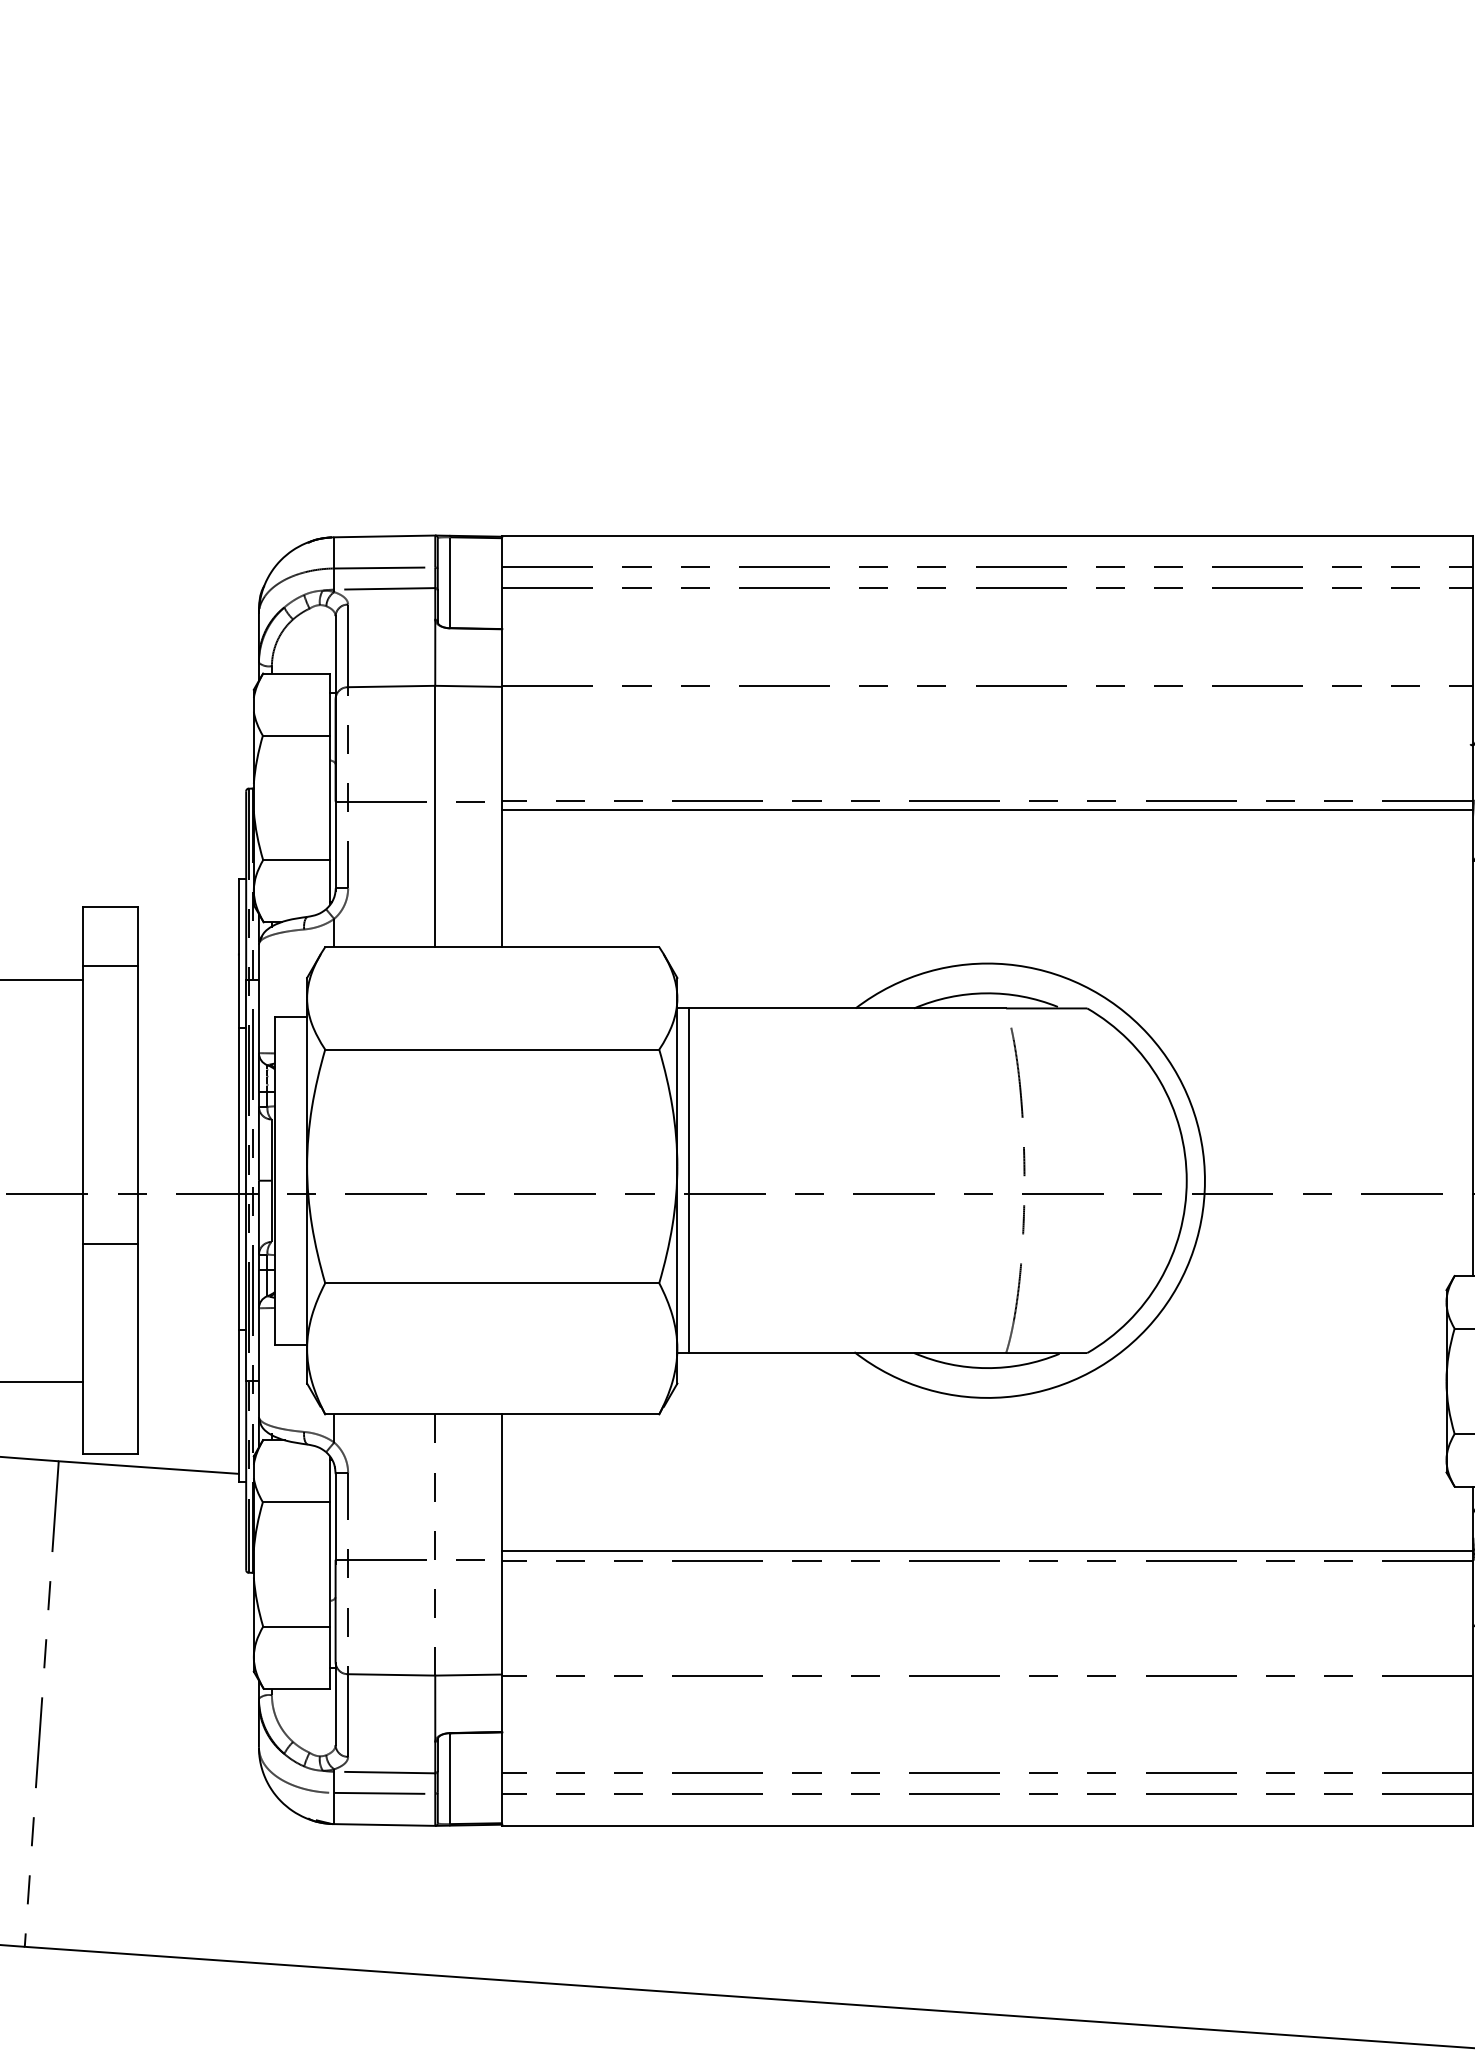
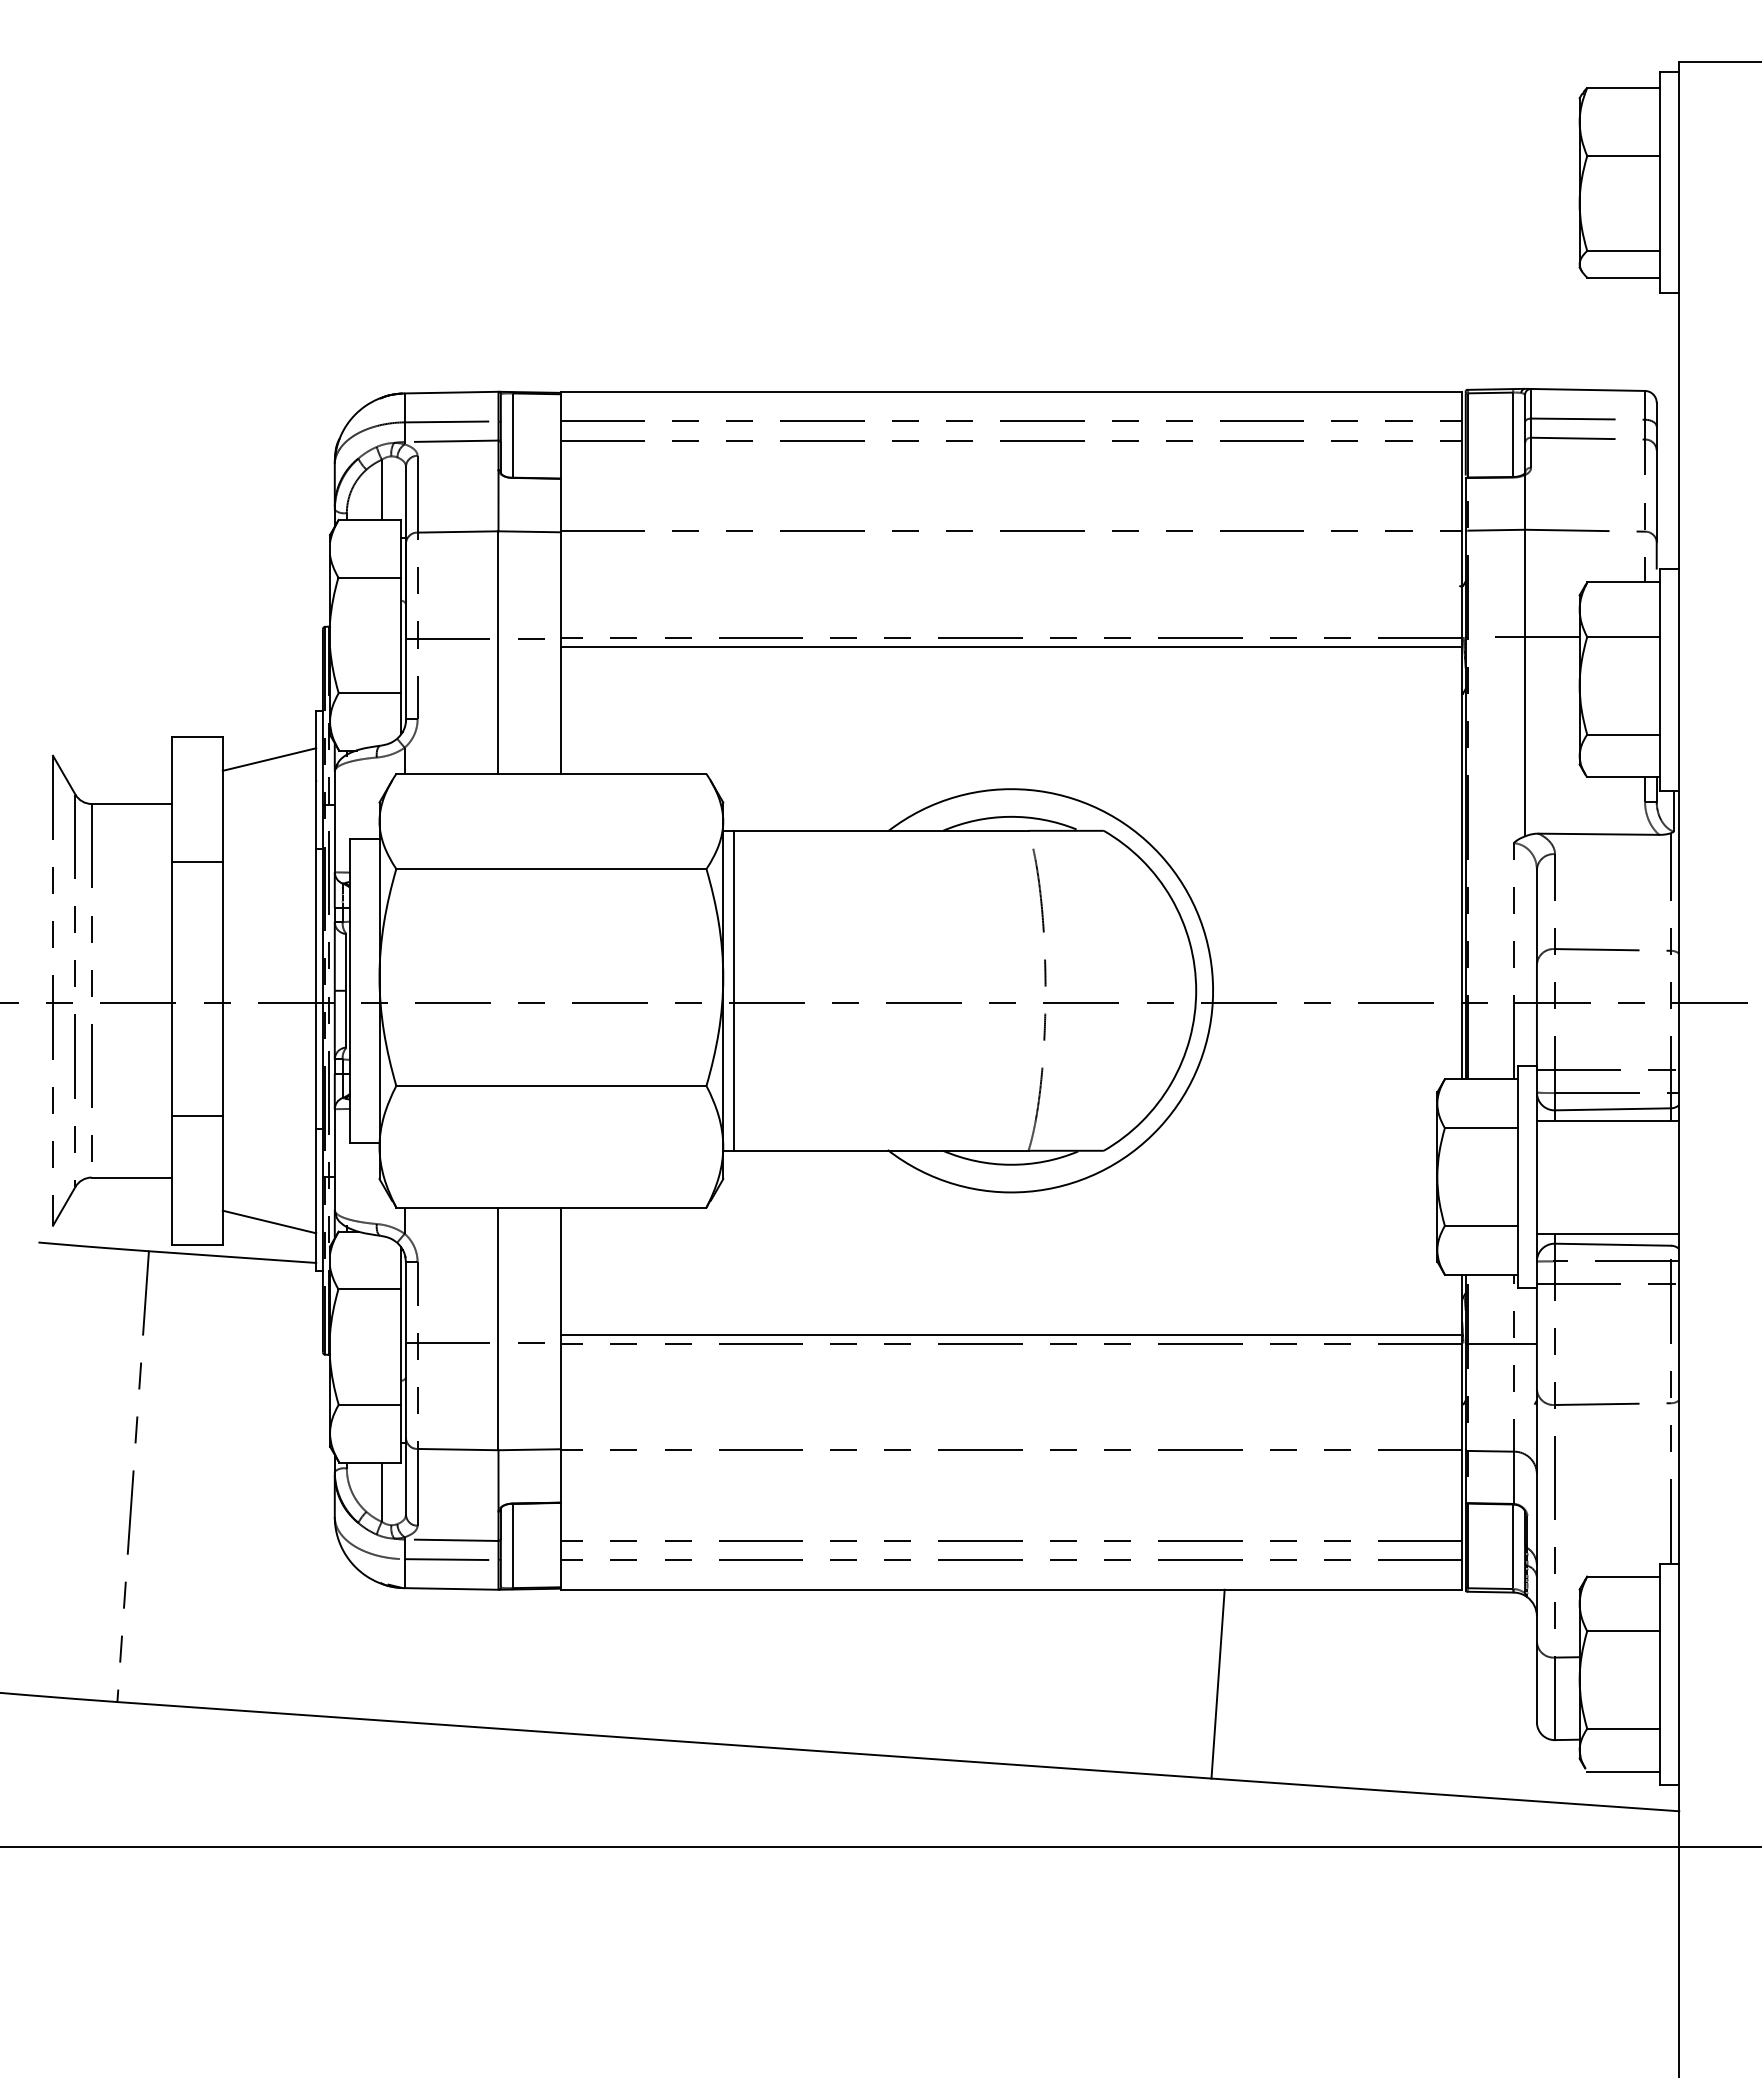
line: (309, 640) -> (381, 489), added
line: (188, 931) -> (269, 759), added
line: (109, 966) -> (196, 862), moved
line: (109, 1243) -> (196, 1116), moved
line: (188, 1429) -> (269, 1221), added
line: (435, 1545) -> (498, 1329), dashed -> solid
line: (309, 1720) -> (381, 1491), added
line: (1209, 1926) -> (1217, 1683), added

